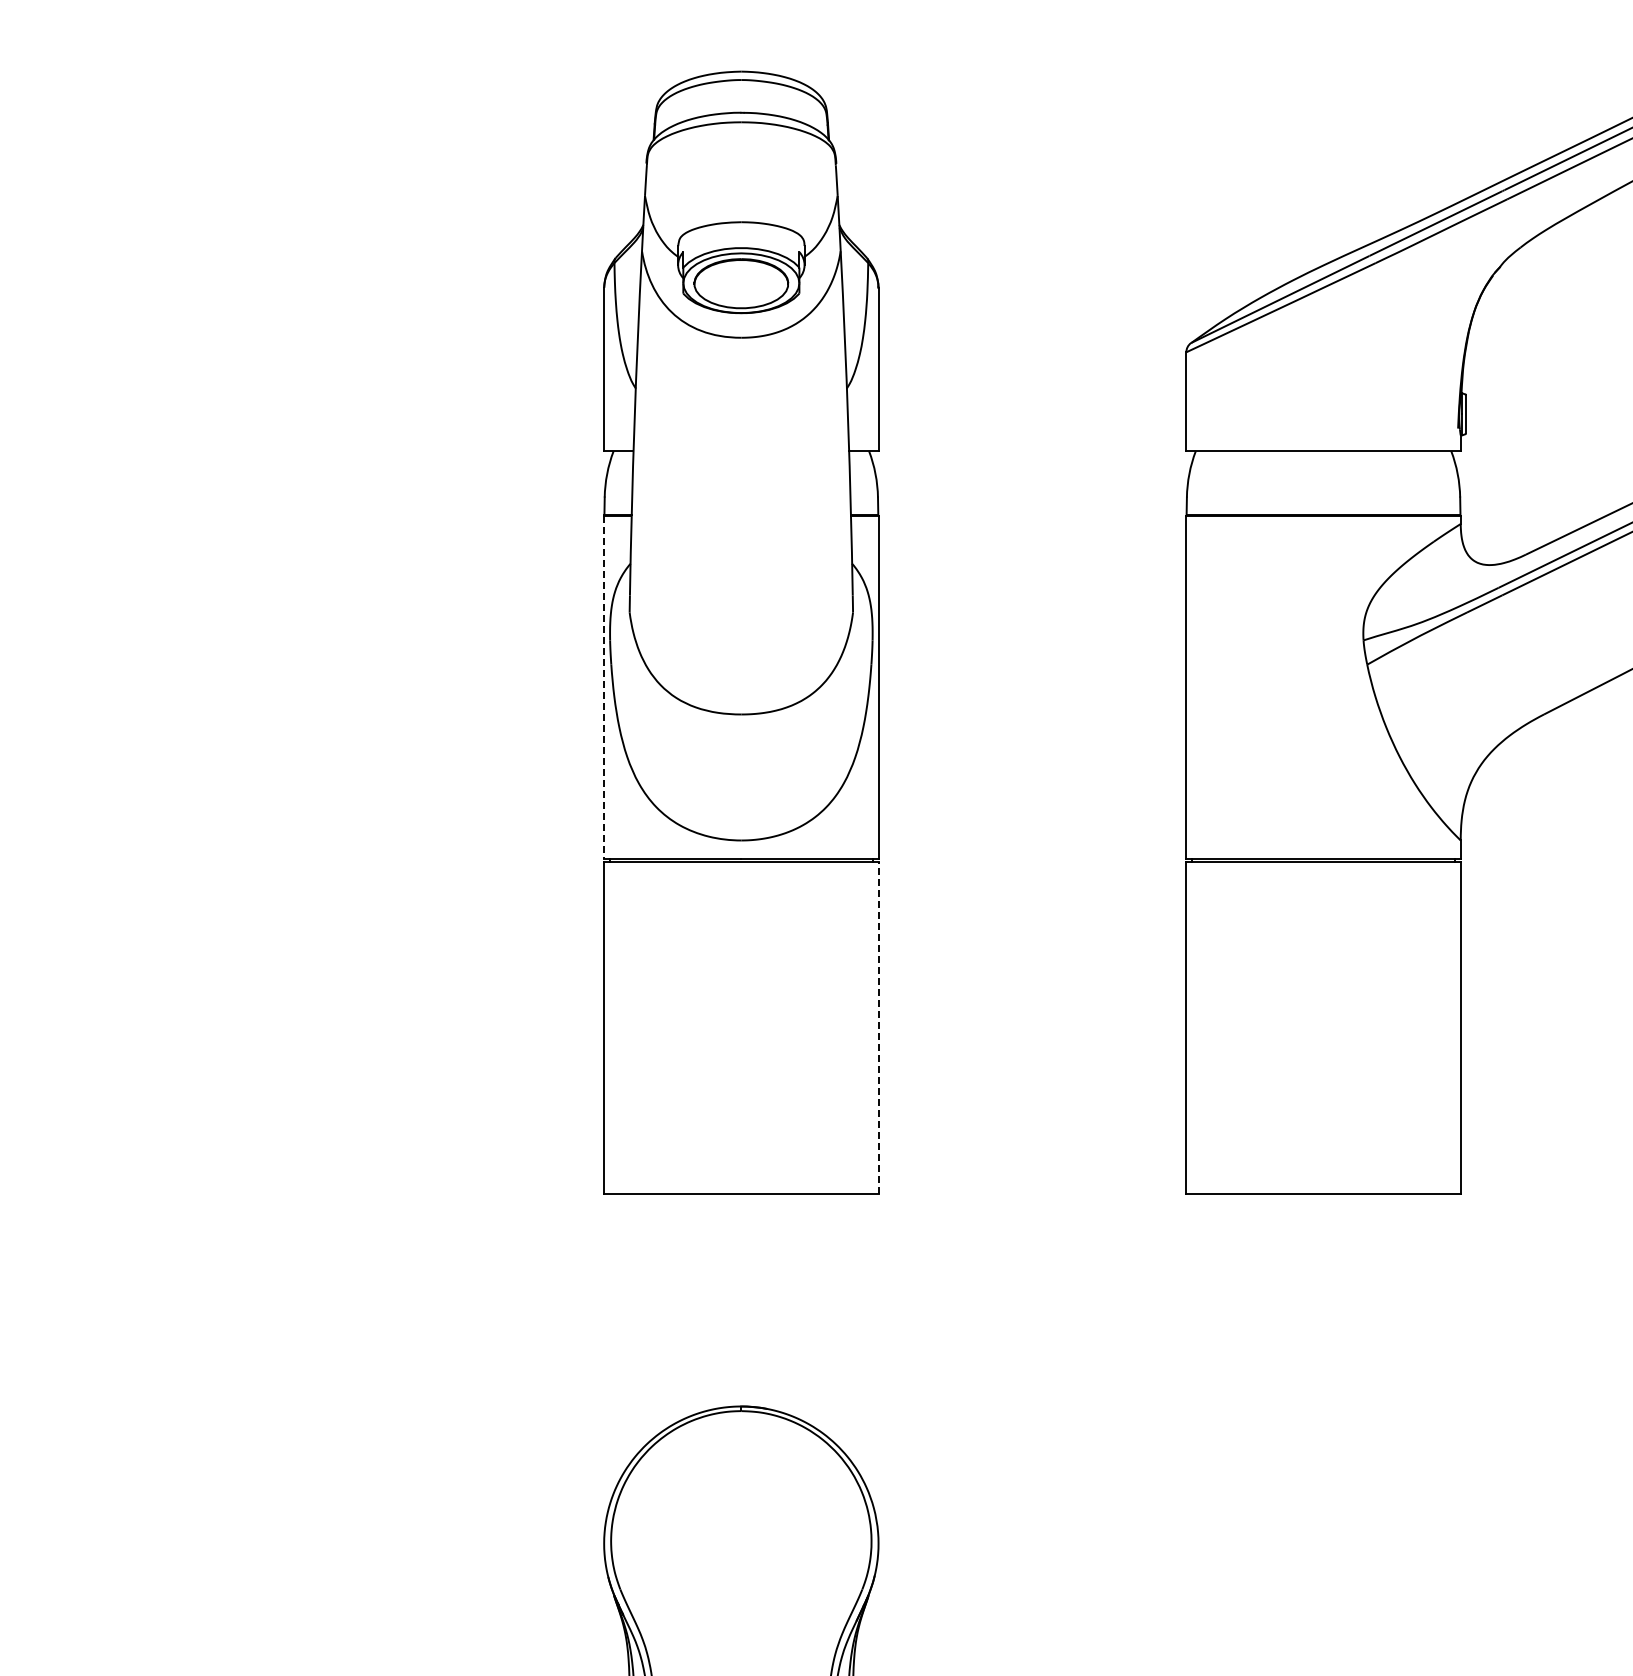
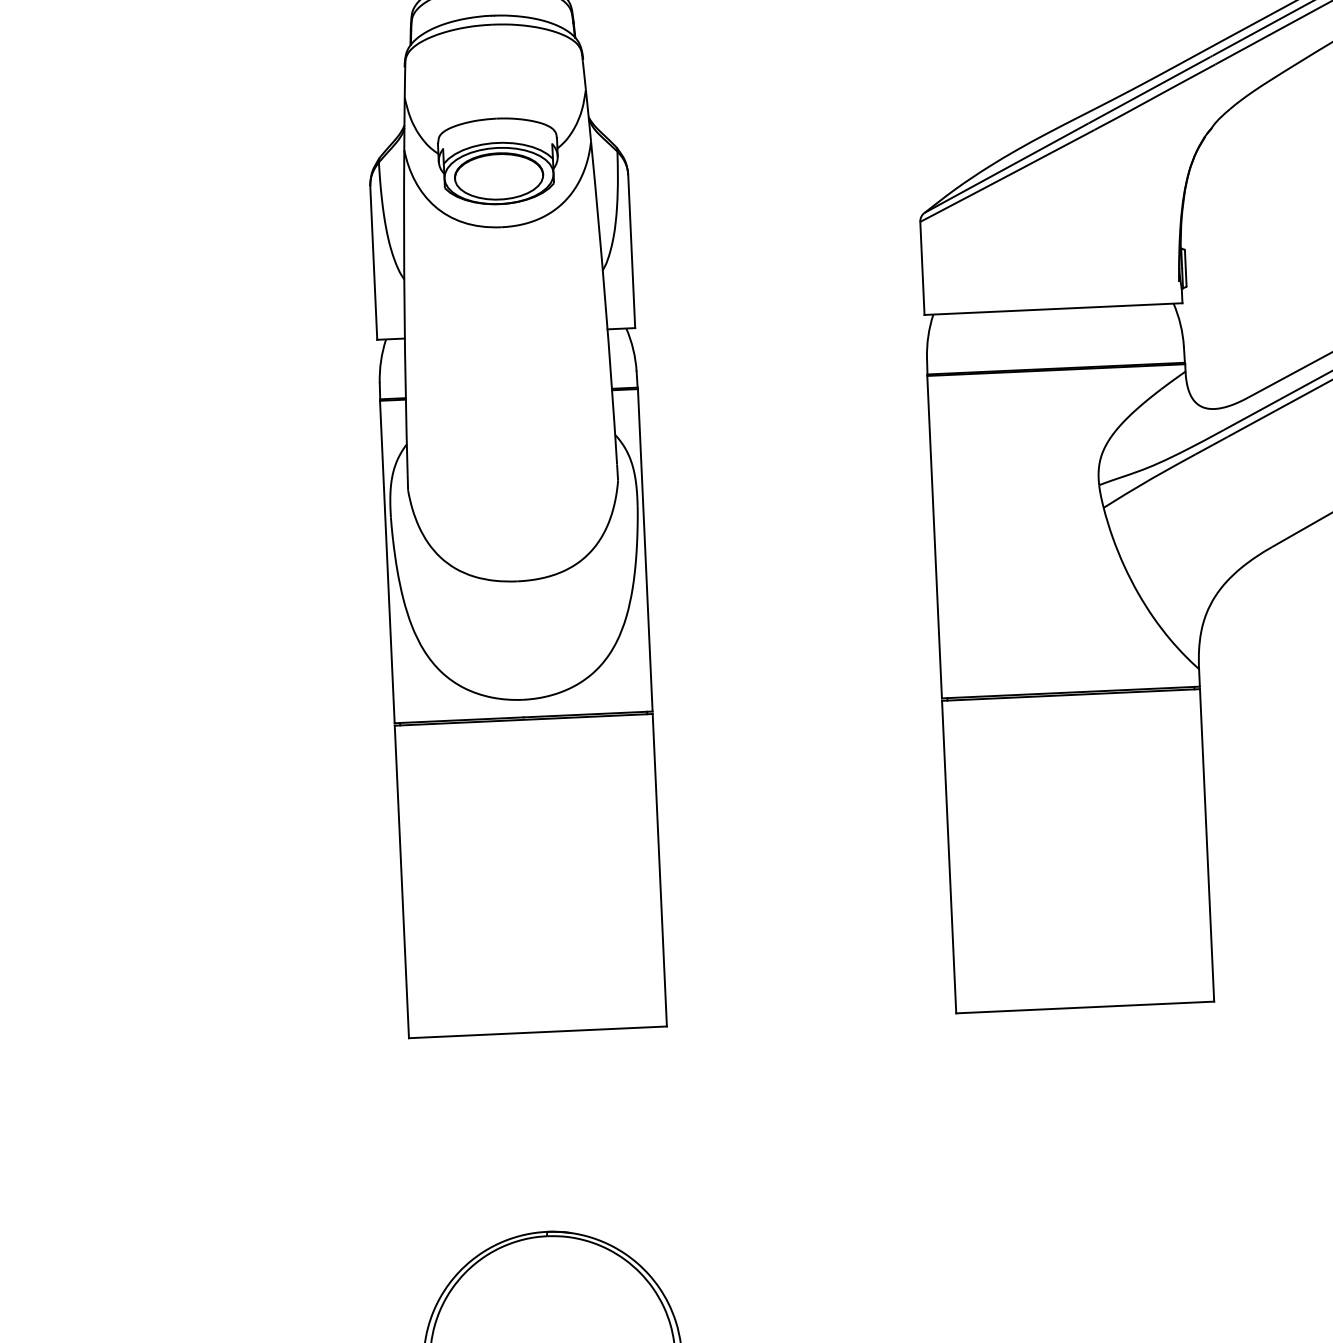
line: (604, 688) -> (387, 562), dashed -> solid
line: (878, 1027) -> (659, 869), dashed -> solid

